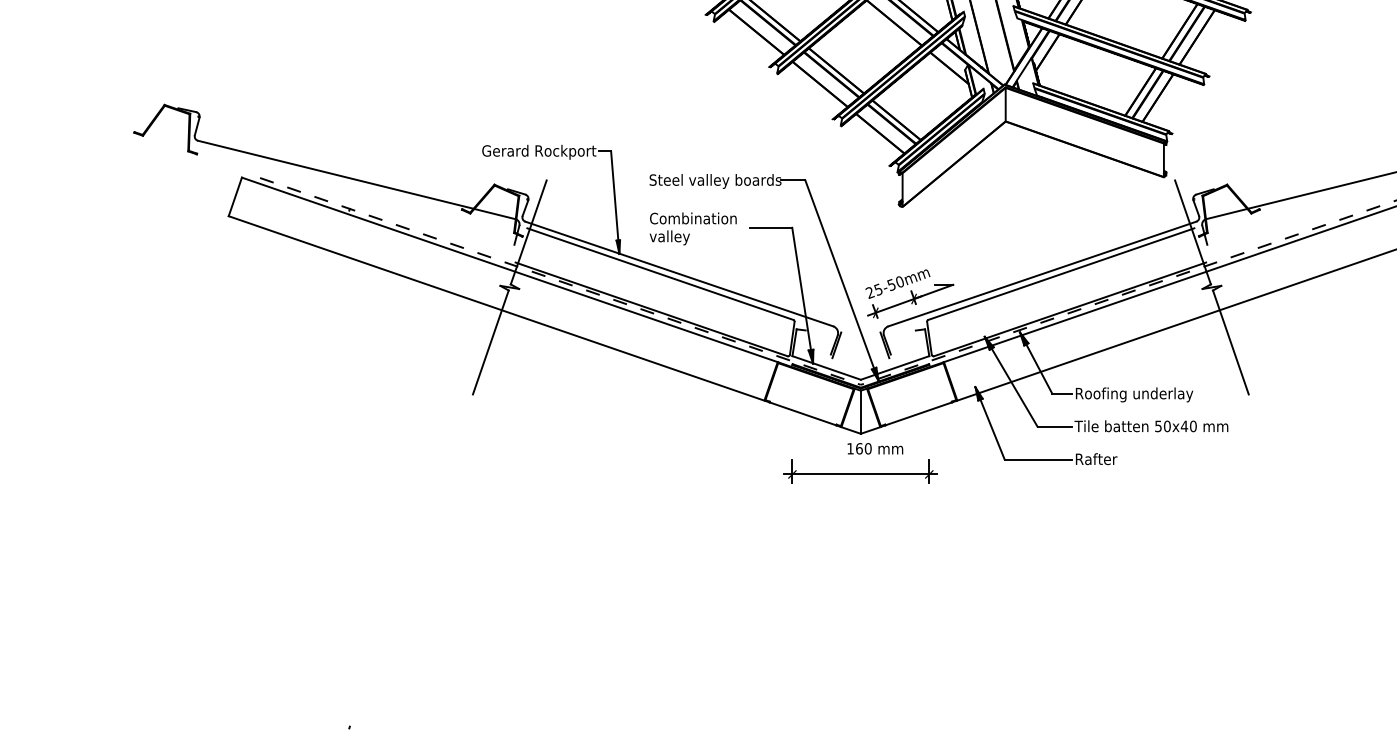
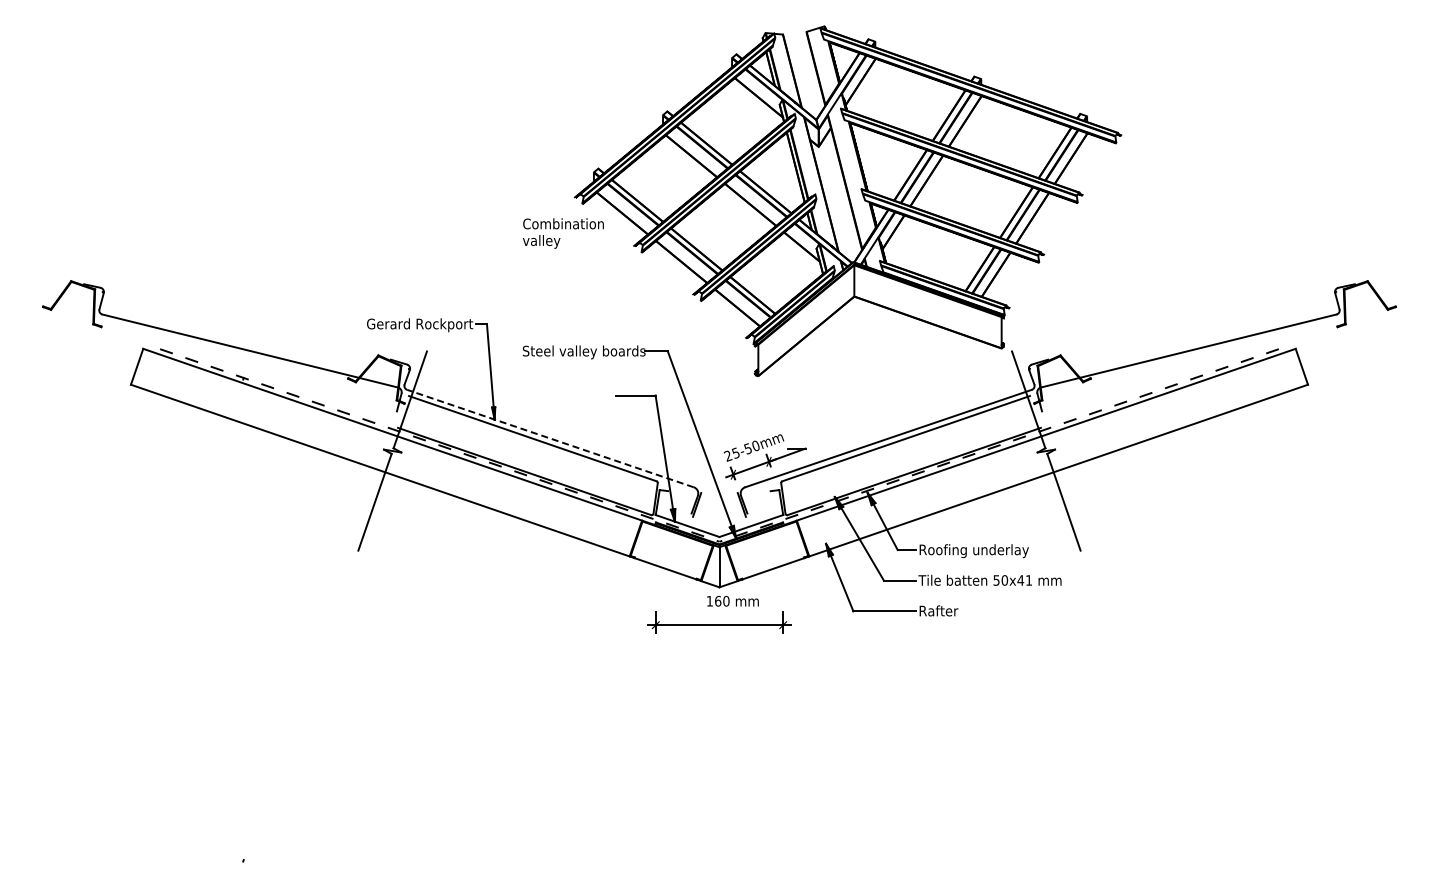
text: (693, 228) -> (563, 233), moved
line: (679, 273) -> (550, 438), solid -> dashed
text: (1192, 426) -> (1028, 580), 50x40 -> 50x41

